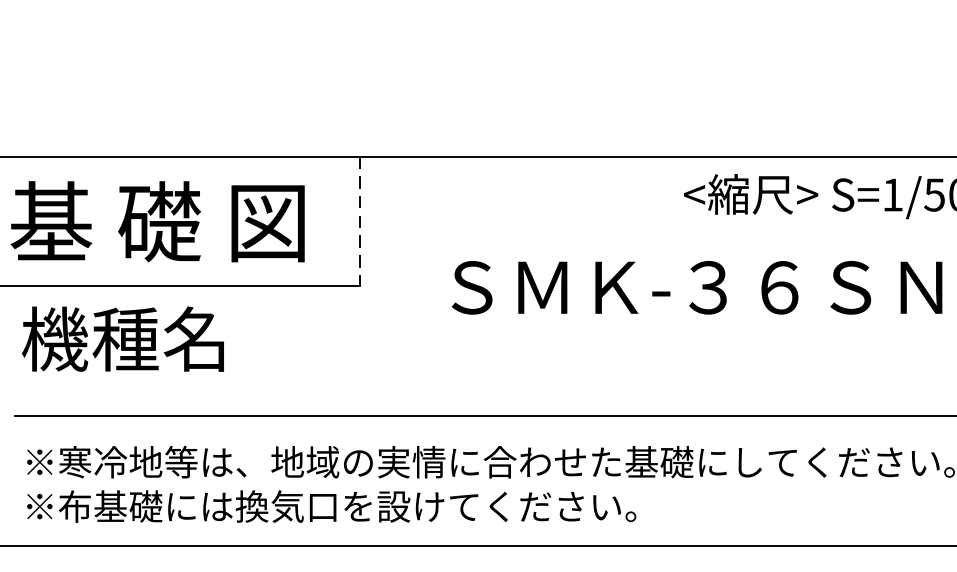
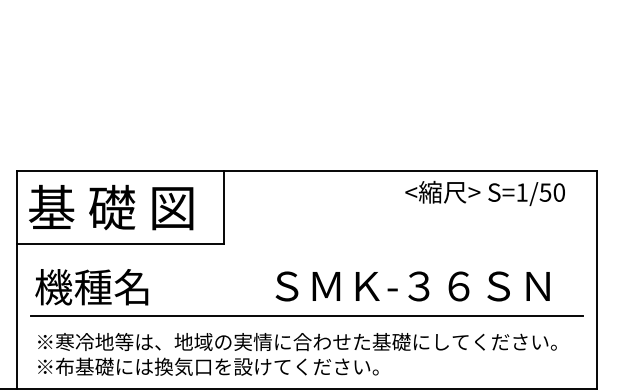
line: (360, 221) -> (224, 207), dashed -> solid
text: (696, 287) -> (412, 286), moved
text: (122, 339) -> (91, 287), moved

